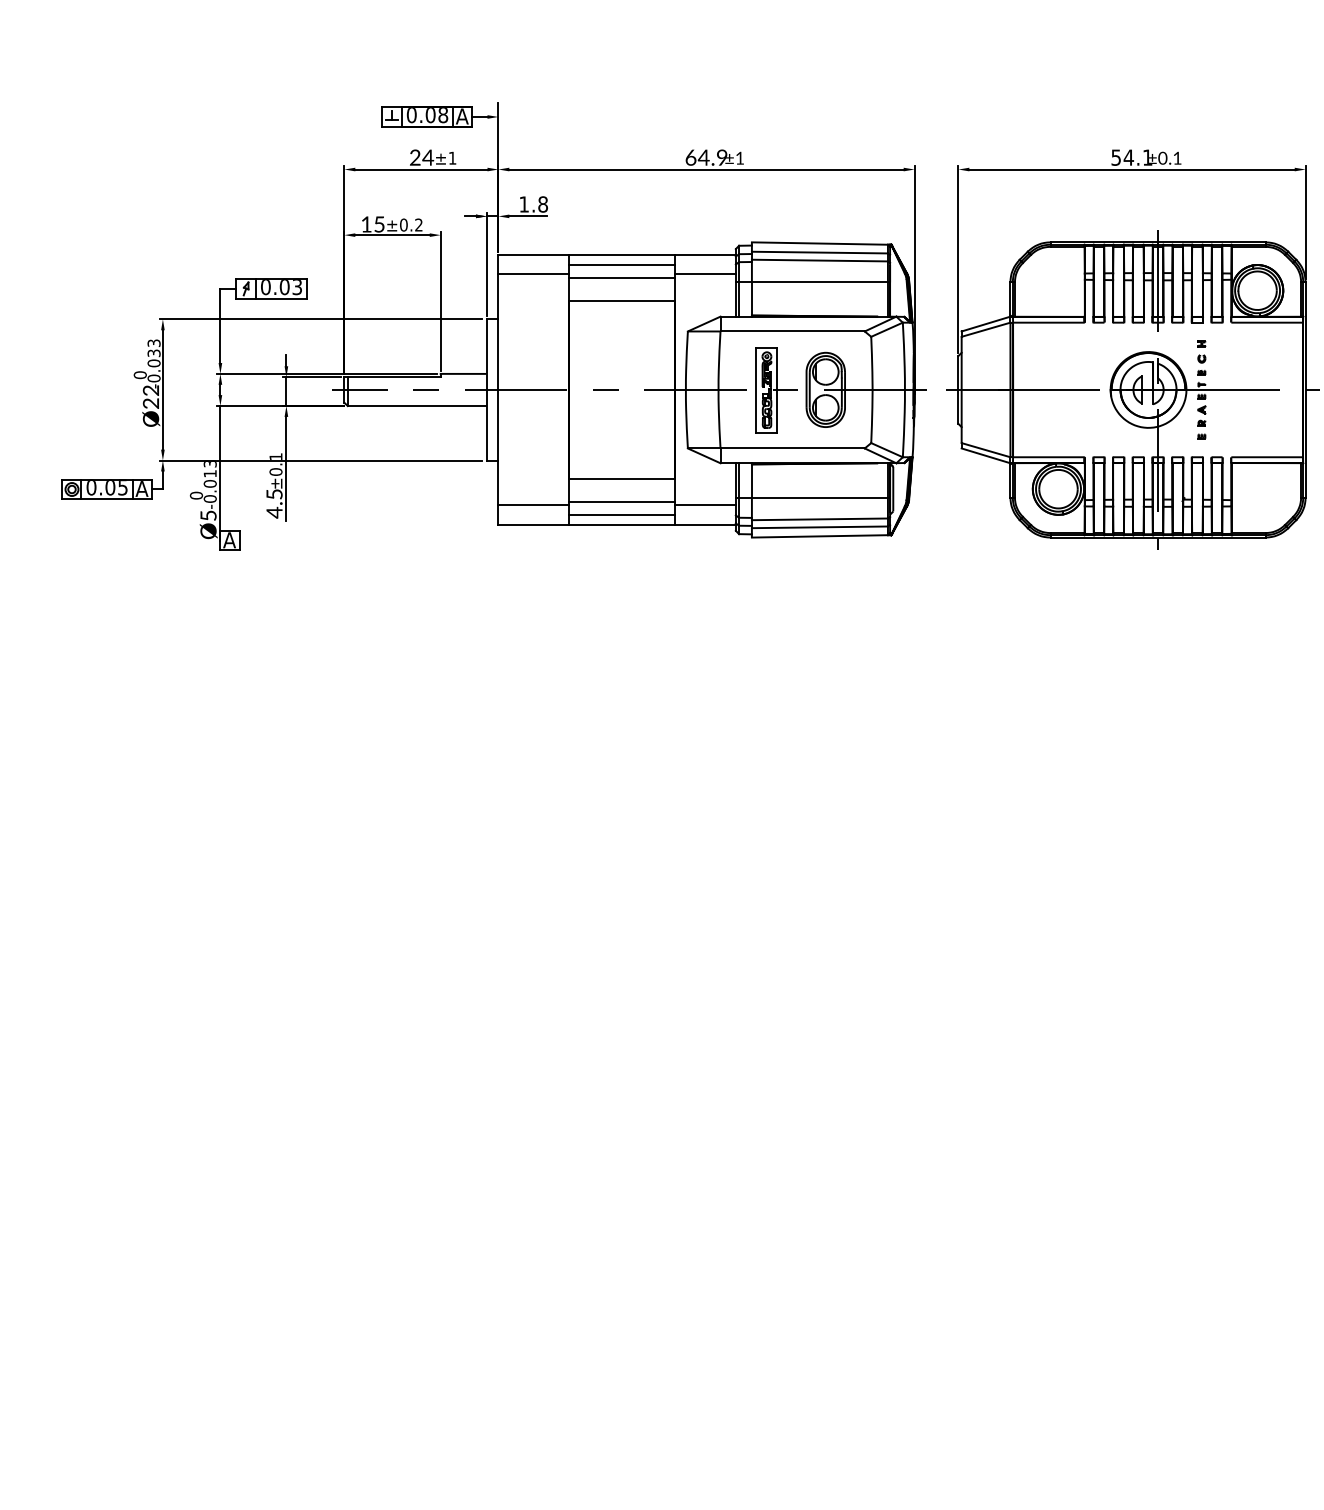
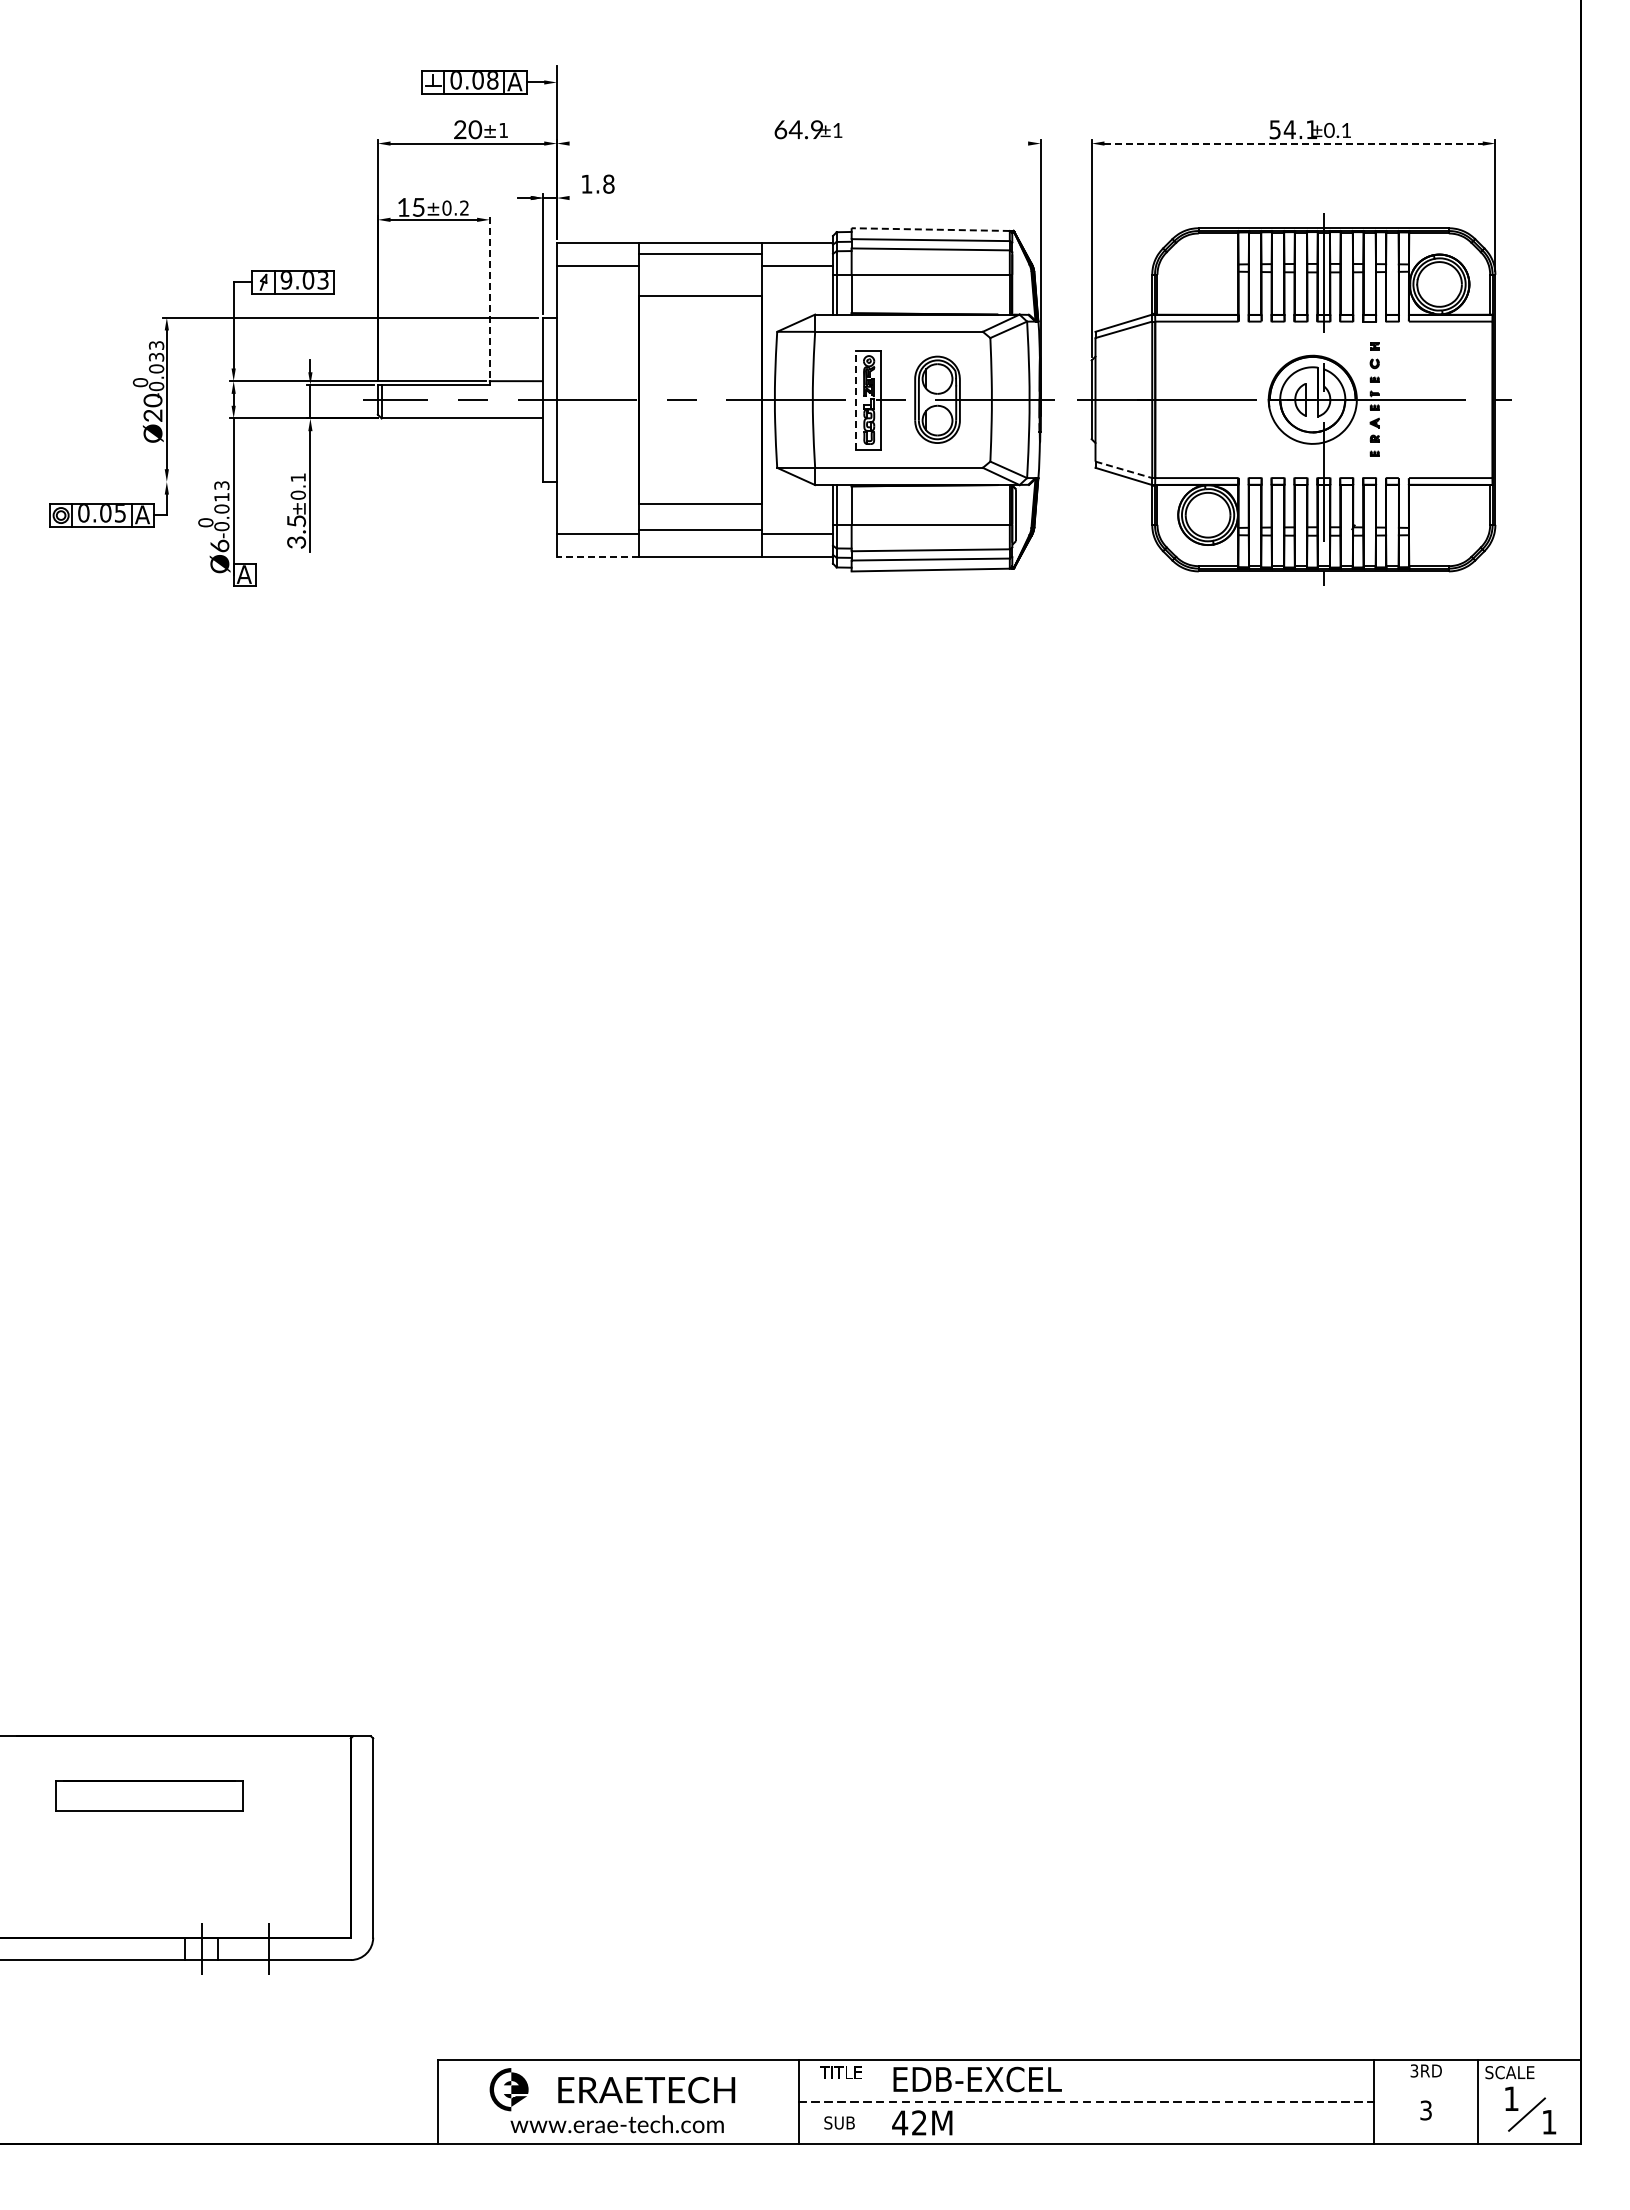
text: (428, 157) -> (475, 129), 24 -> 20
line: (706, 169) -> (798, 143), removed
line: (1132, 169) -> (1294, 143), solid -> dashed
line: (528, 216) -> (591, 198), removed
line: (819, 243) -> (930, 229), solid -> dashed
line: (621, 277) -> (700, 269), removed
text: (265, 287) -> (286, 280), 0.03 -> 9.03
line: (440, 301) -> (489, 296), solid -> dashed
text: (151, 390) -> (153, 400), Ø22 -> Ø20
line: (756, 390) -> (856, 400), solid -> dashed
line: (985, 449) -> (1123, 469), solid -> dashed
line: (320, 460) -> (350, 481), removed
text: (274, 512) -> (296, 542), 4.5 -> 3.5
text: (208, 515) -> (219, 545), Ø5 -> Ø6
line: (621, 515) -> (700, 545), removed
line: (533, 524) -> (597, 556), solid -> dashed

